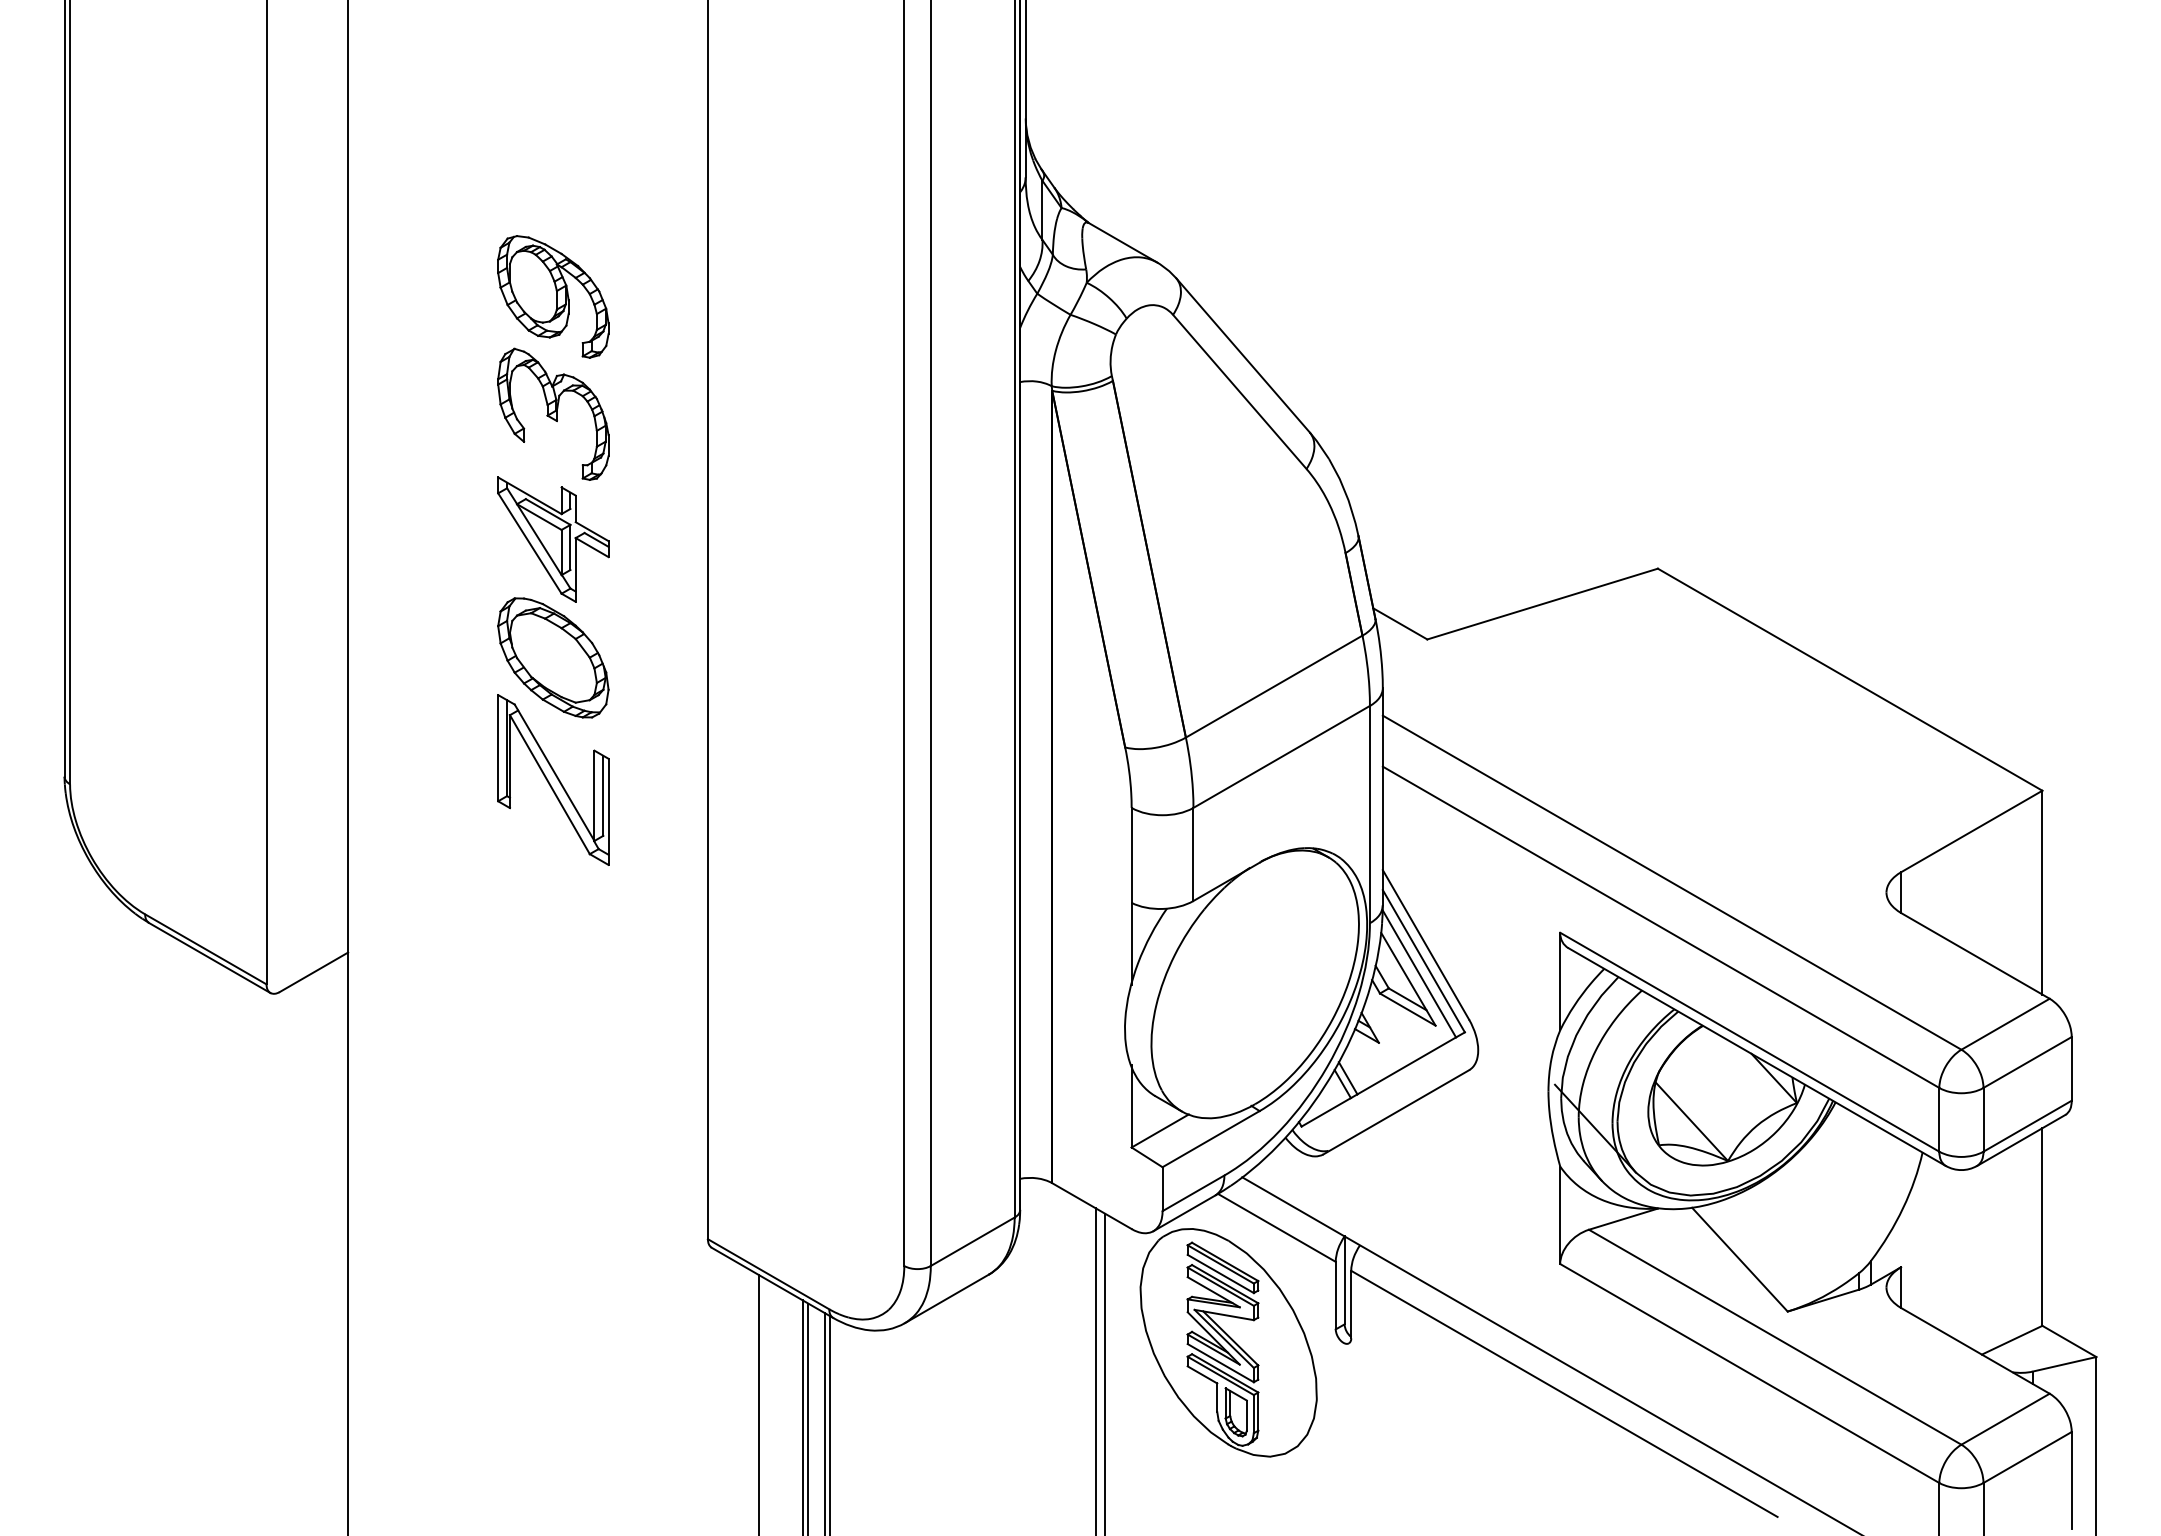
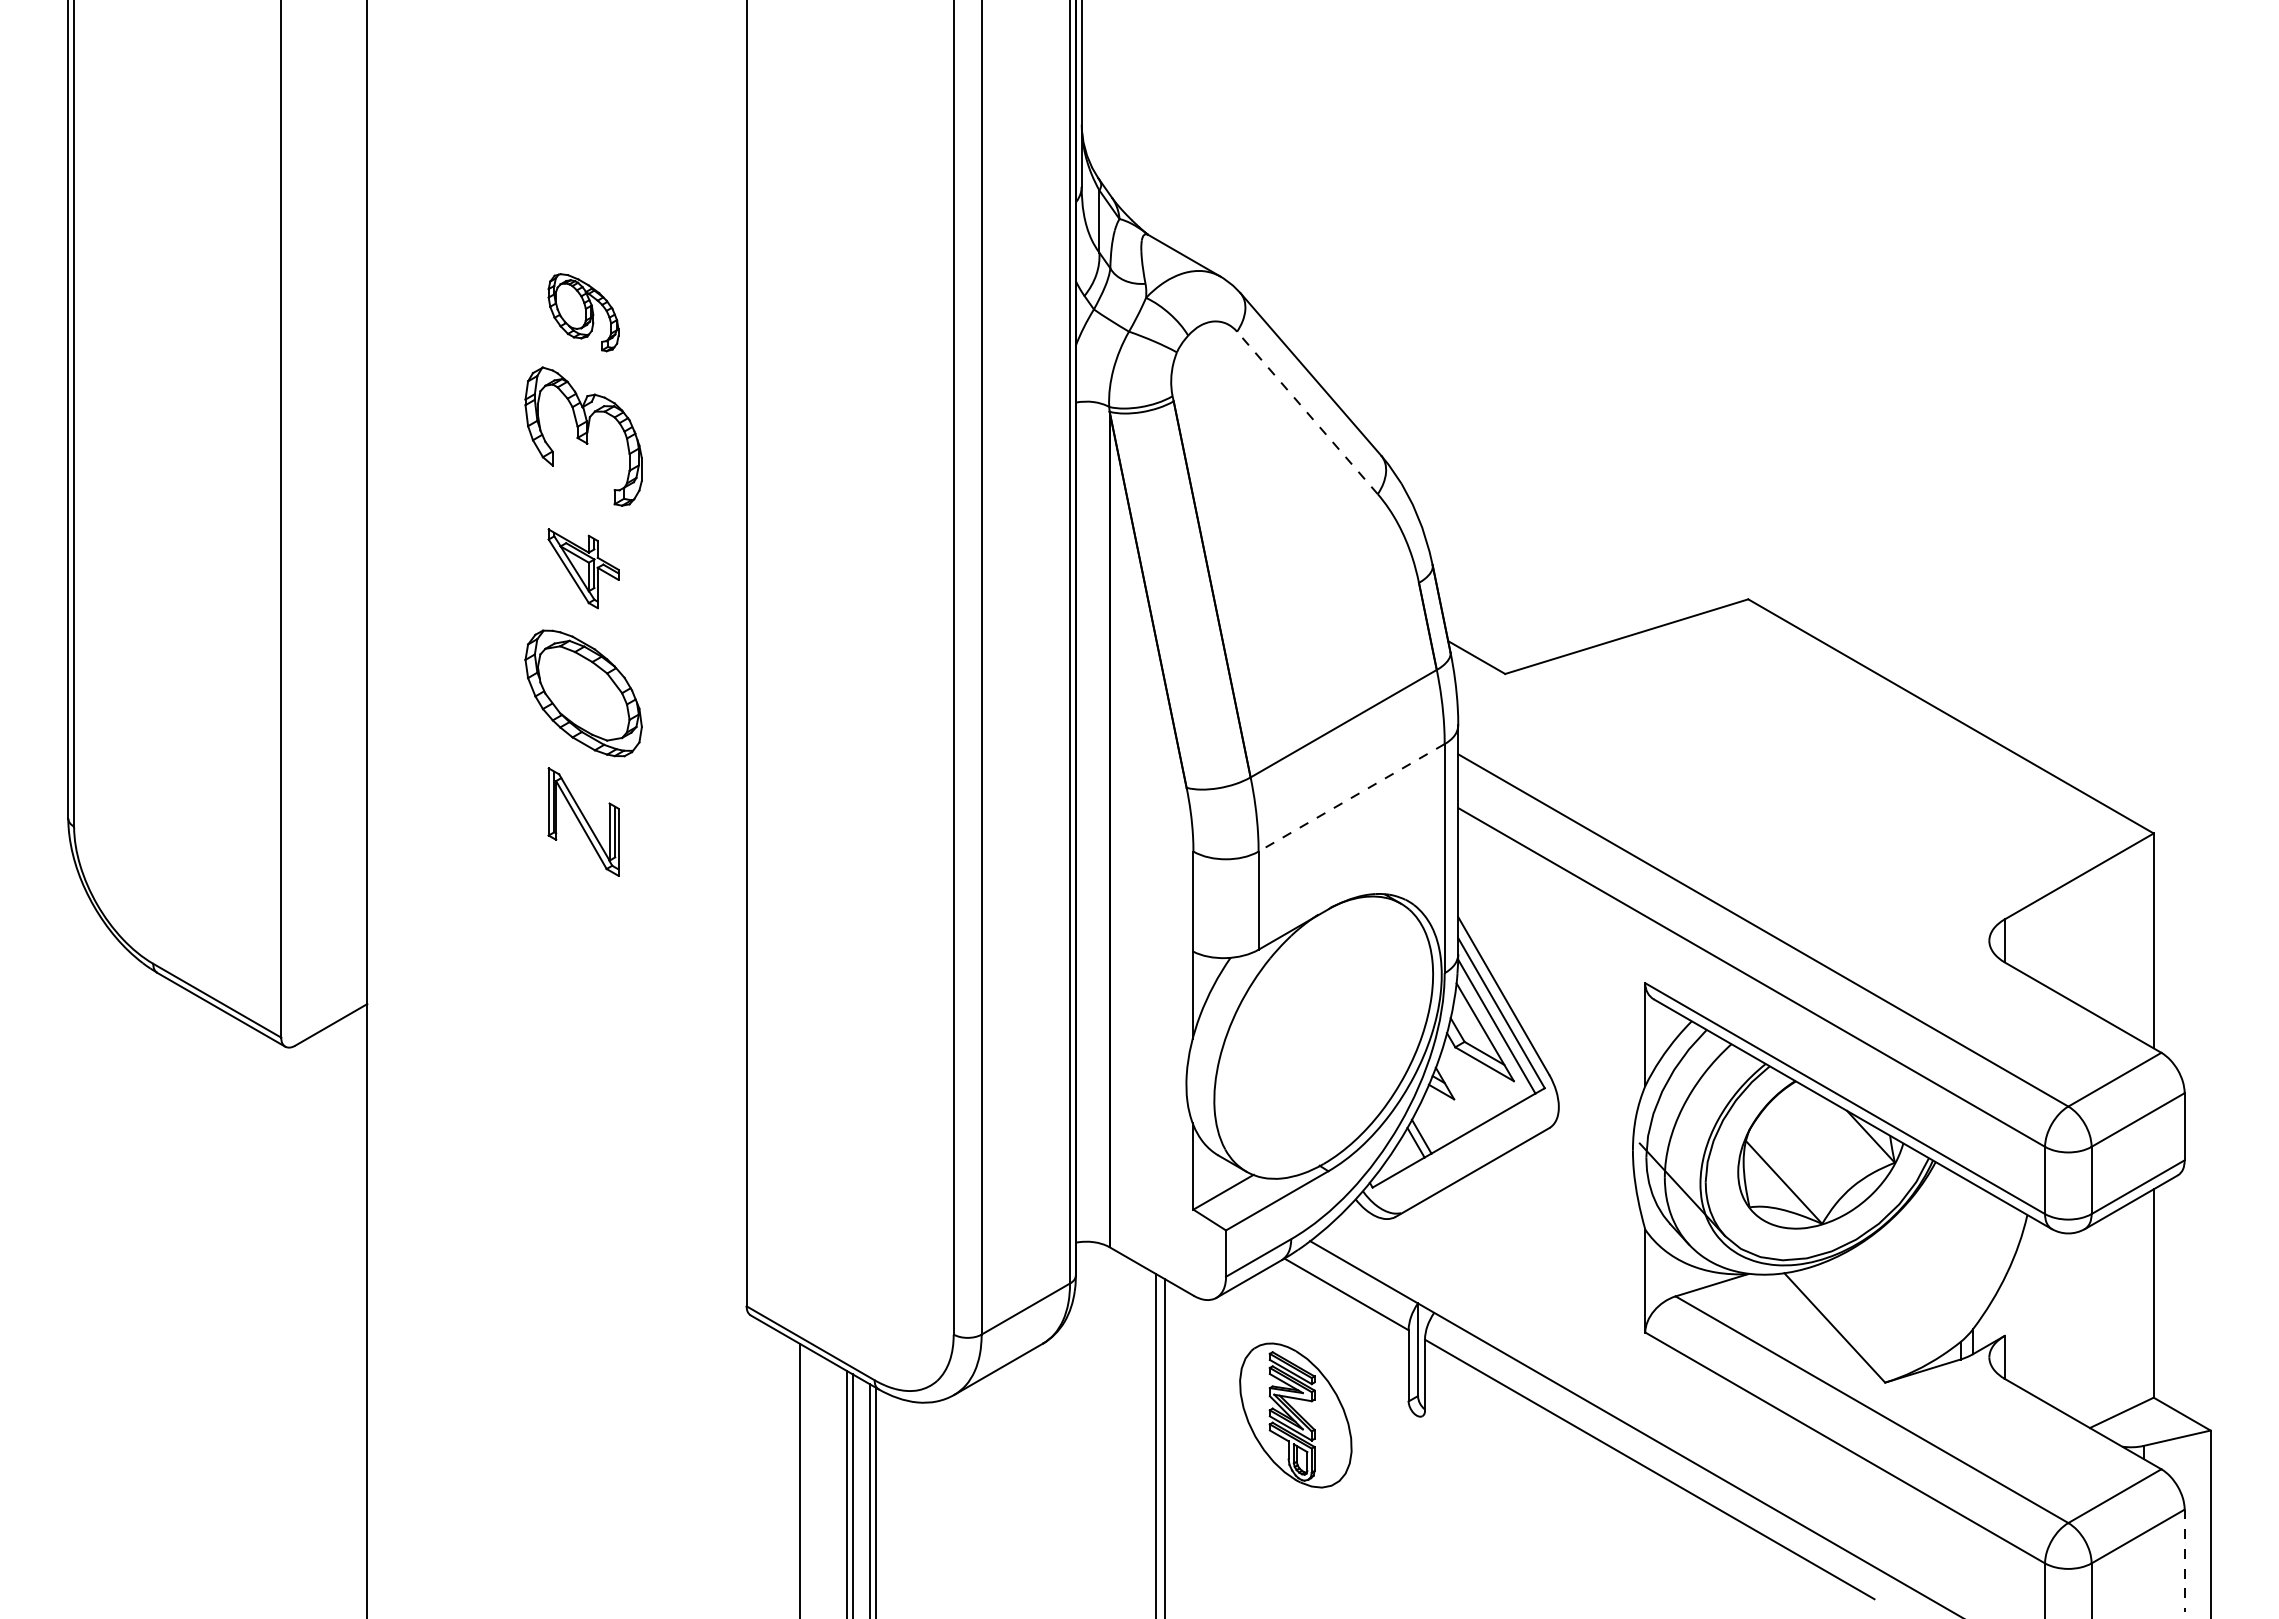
part: (553, 296) -> (583, 312), size x0.6
line: (1239, 391) -> (1307, 412), solid -> dashed
part: (553, 539) -> (583, 568), size x0.6
line: (1281, 757) -> (1351, 798), solid -> dashed
part: (553, 779) -> (583, 821), size x0.6
part: (1228, 1342) -> (1295, 1415), size x0.6
line: (2071, 1481) -> (2184, 1561), solid -> dashed

